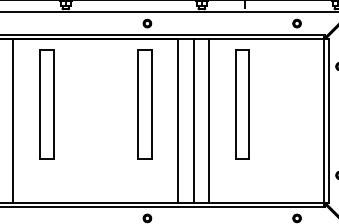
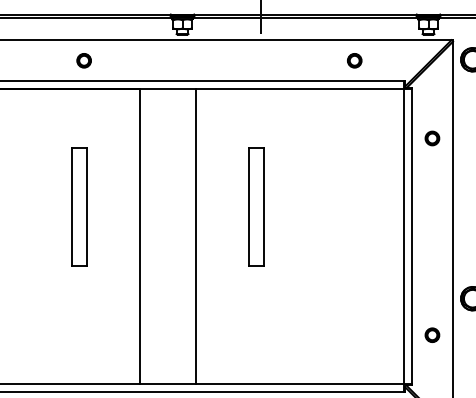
part: (144, 104) -> (78, 207), size x0.6
part: (242, 104) -> (256, 207), size x0.6
line: (193, 120) -> (167, 235), removed

